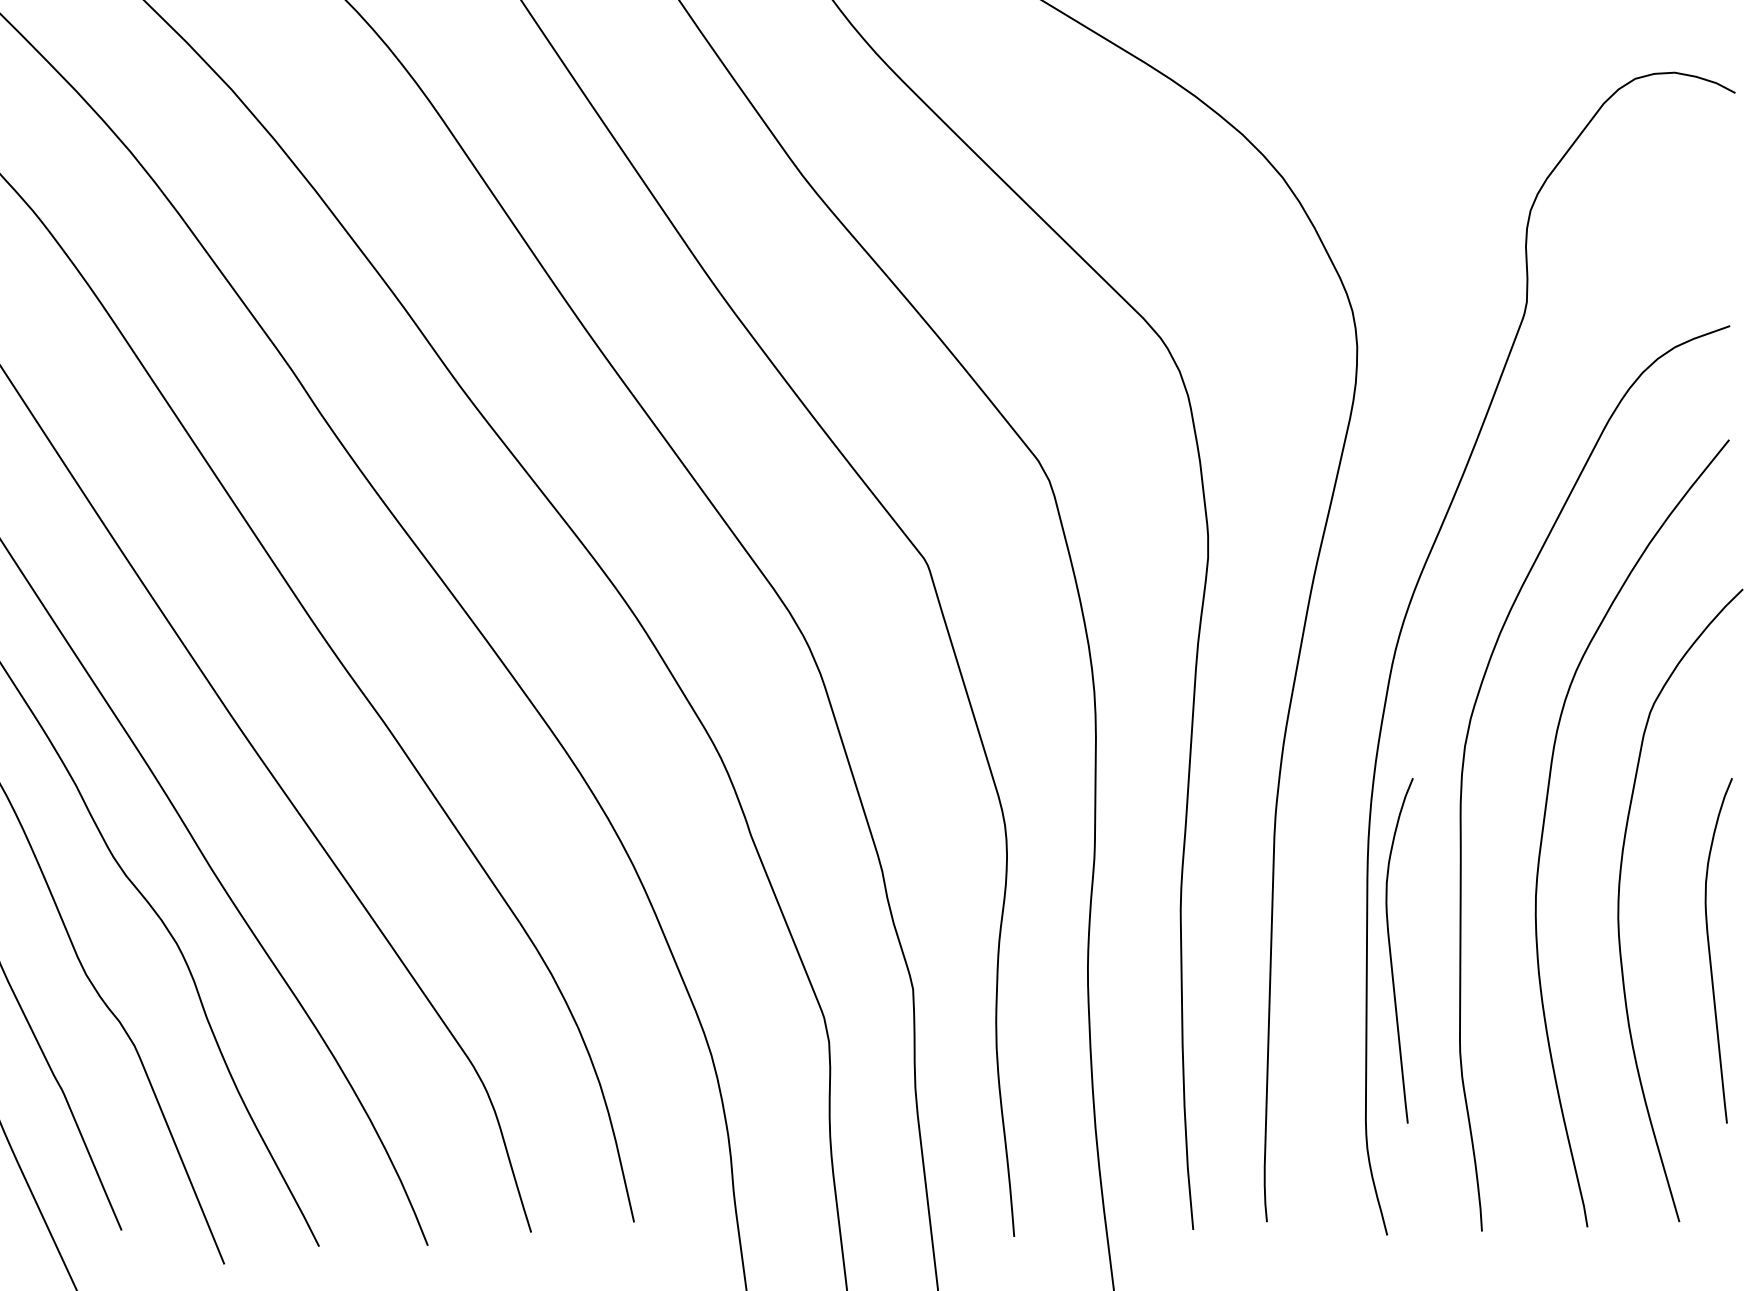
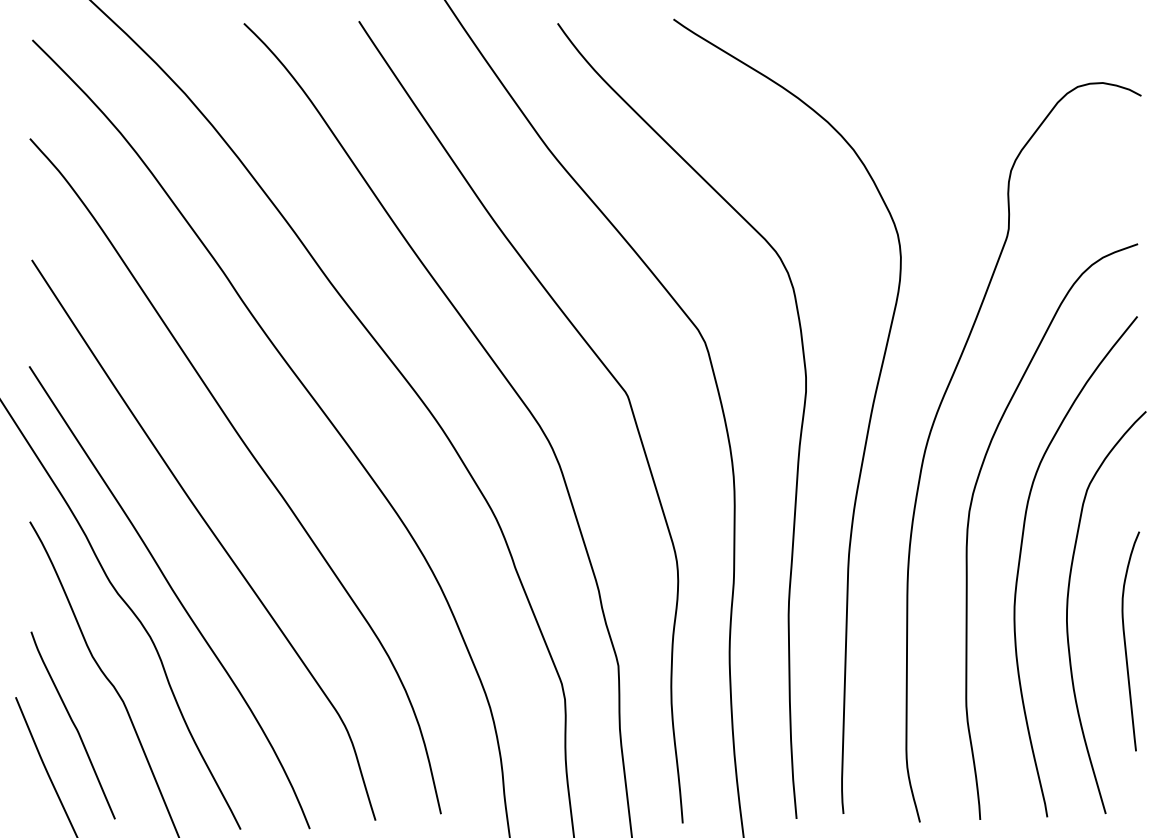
curve: (1391, 950) -> (922, 641), removed

